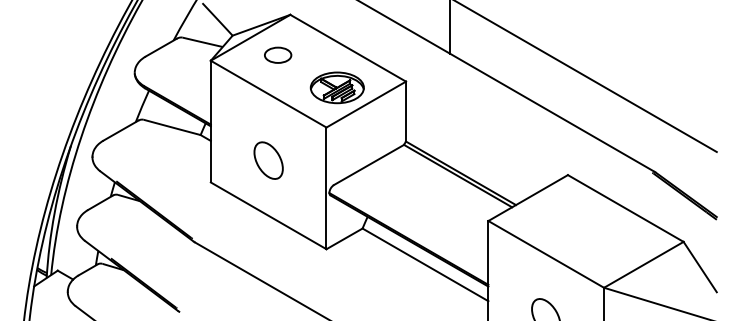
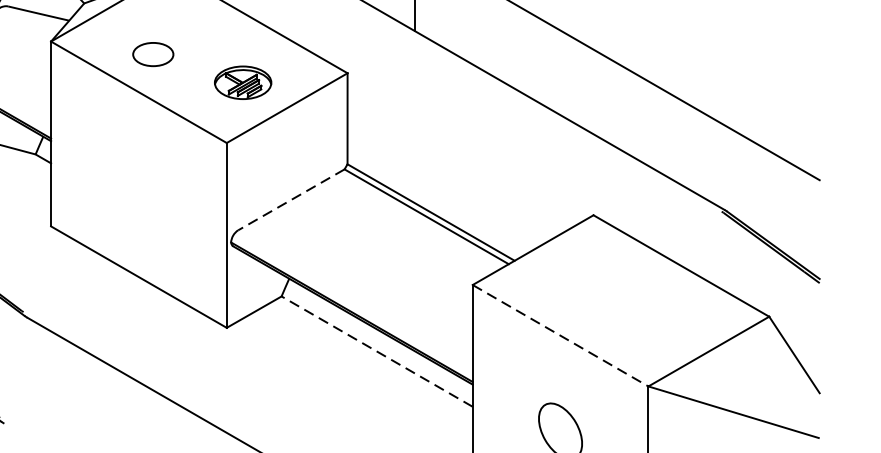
part: (278, 54) -> (153, 53), moved
part: (336, 87) -> (241, 82), size x0.7
part: (268, 160) -> (138, 193), removed
line: (368, 165) -> (290, 200), solid -> dashed
line: (546, 254) -> (560, 335), solid -> dashed
line: (425, 264) -> (377, 351), solid -> dashed

